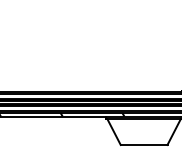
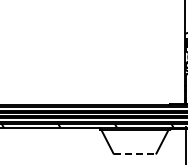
line: (144, 144) -> (135, 153), solid -> dashed

